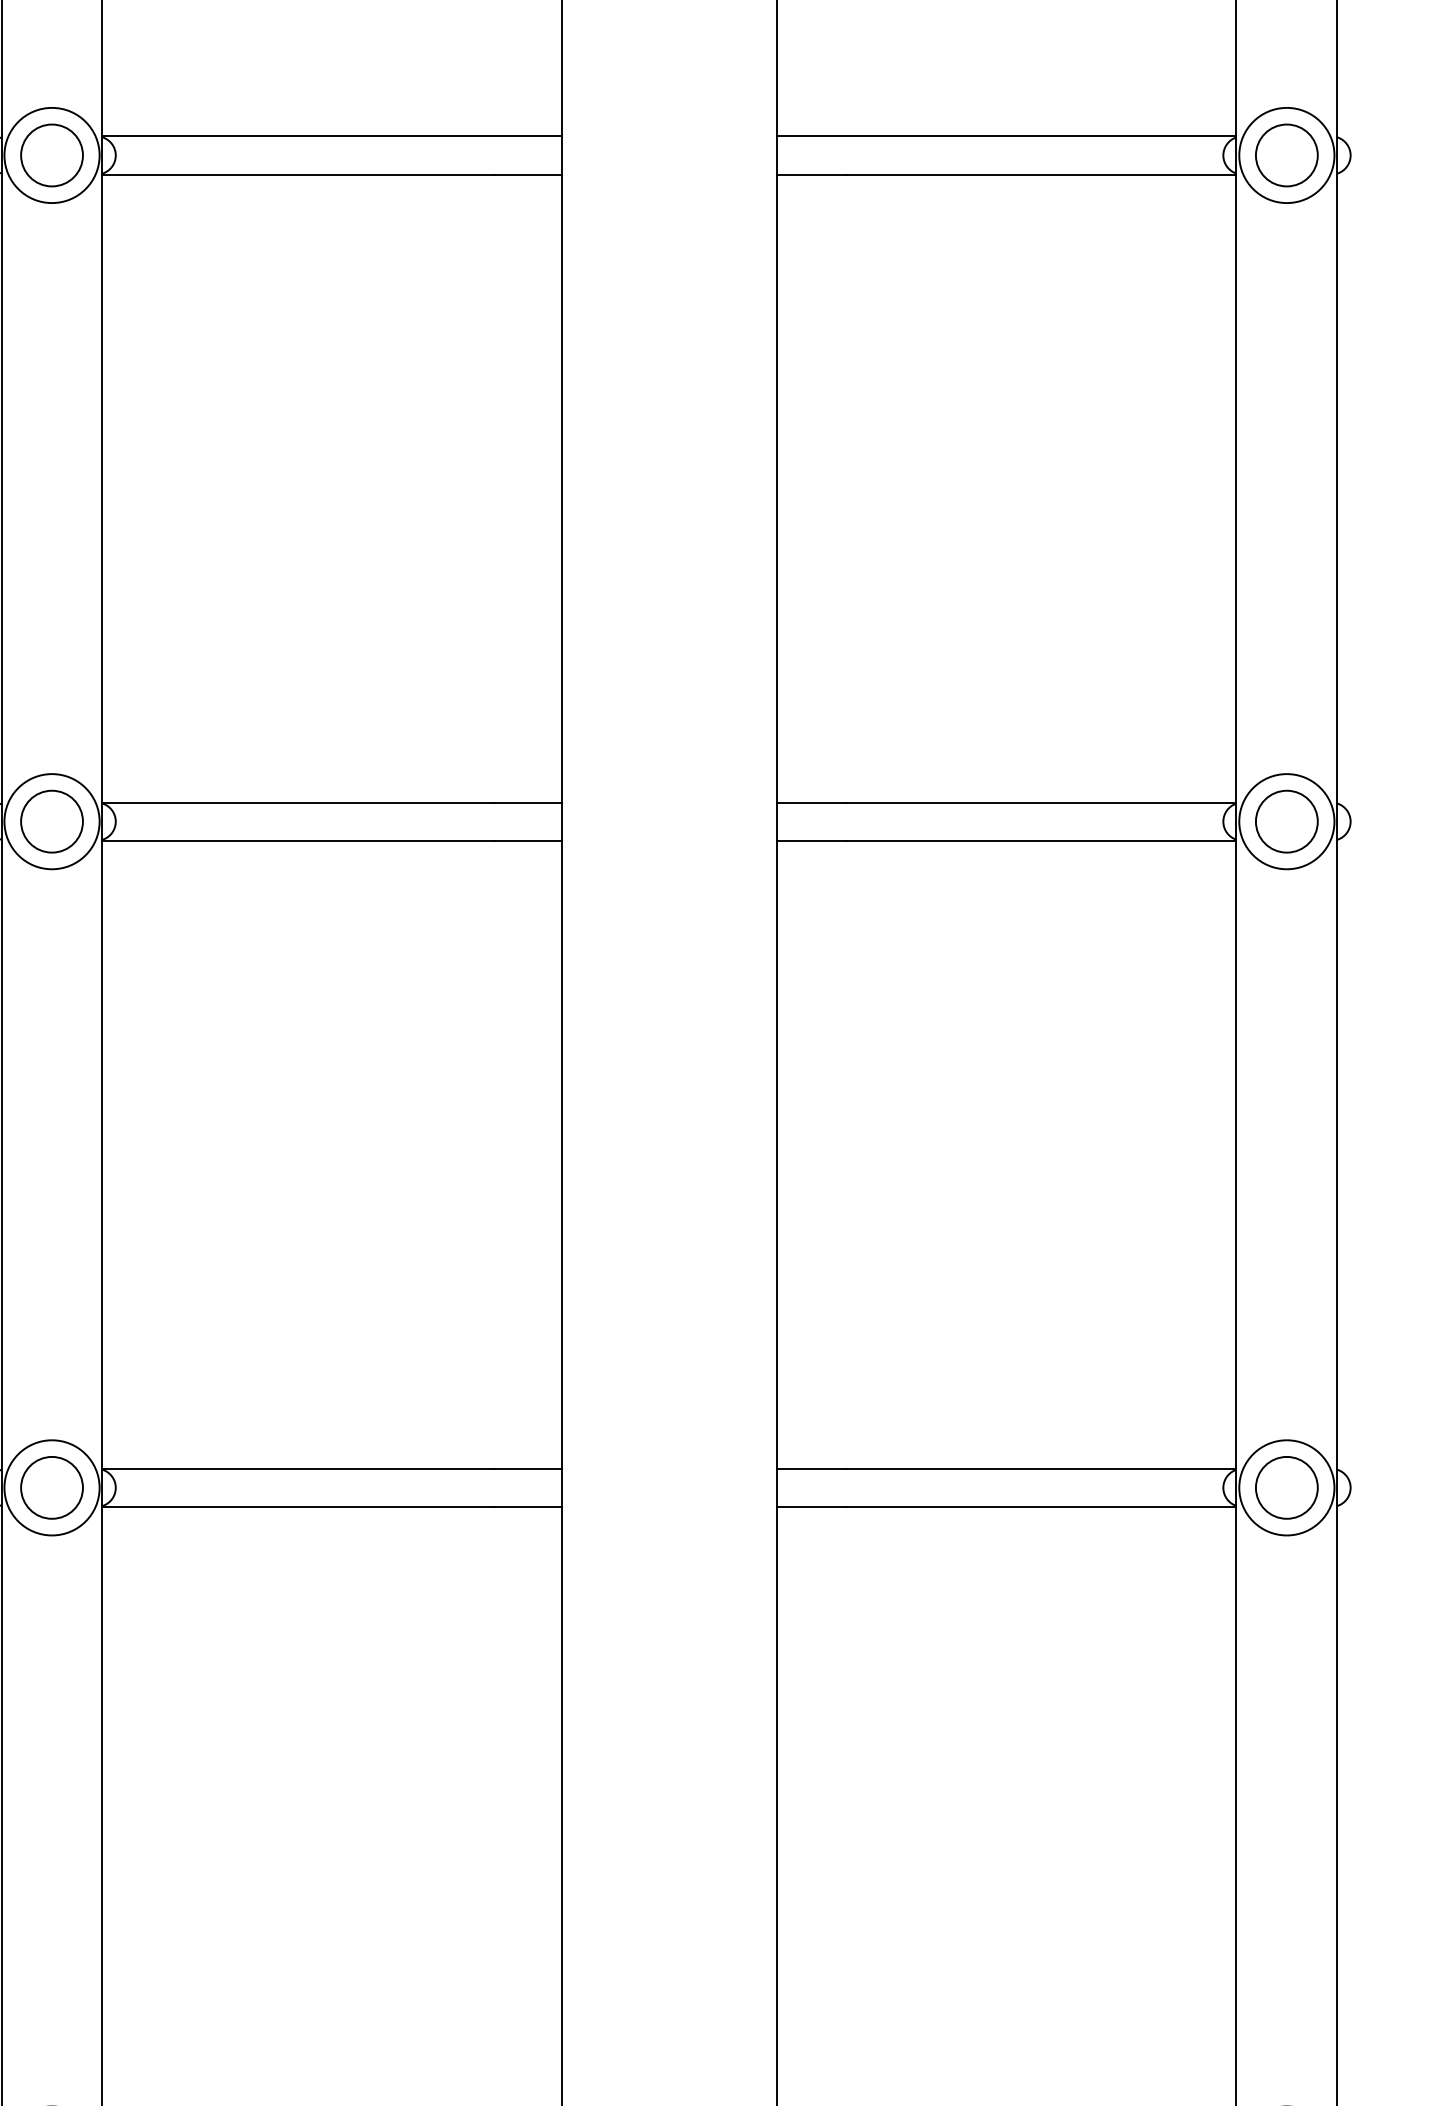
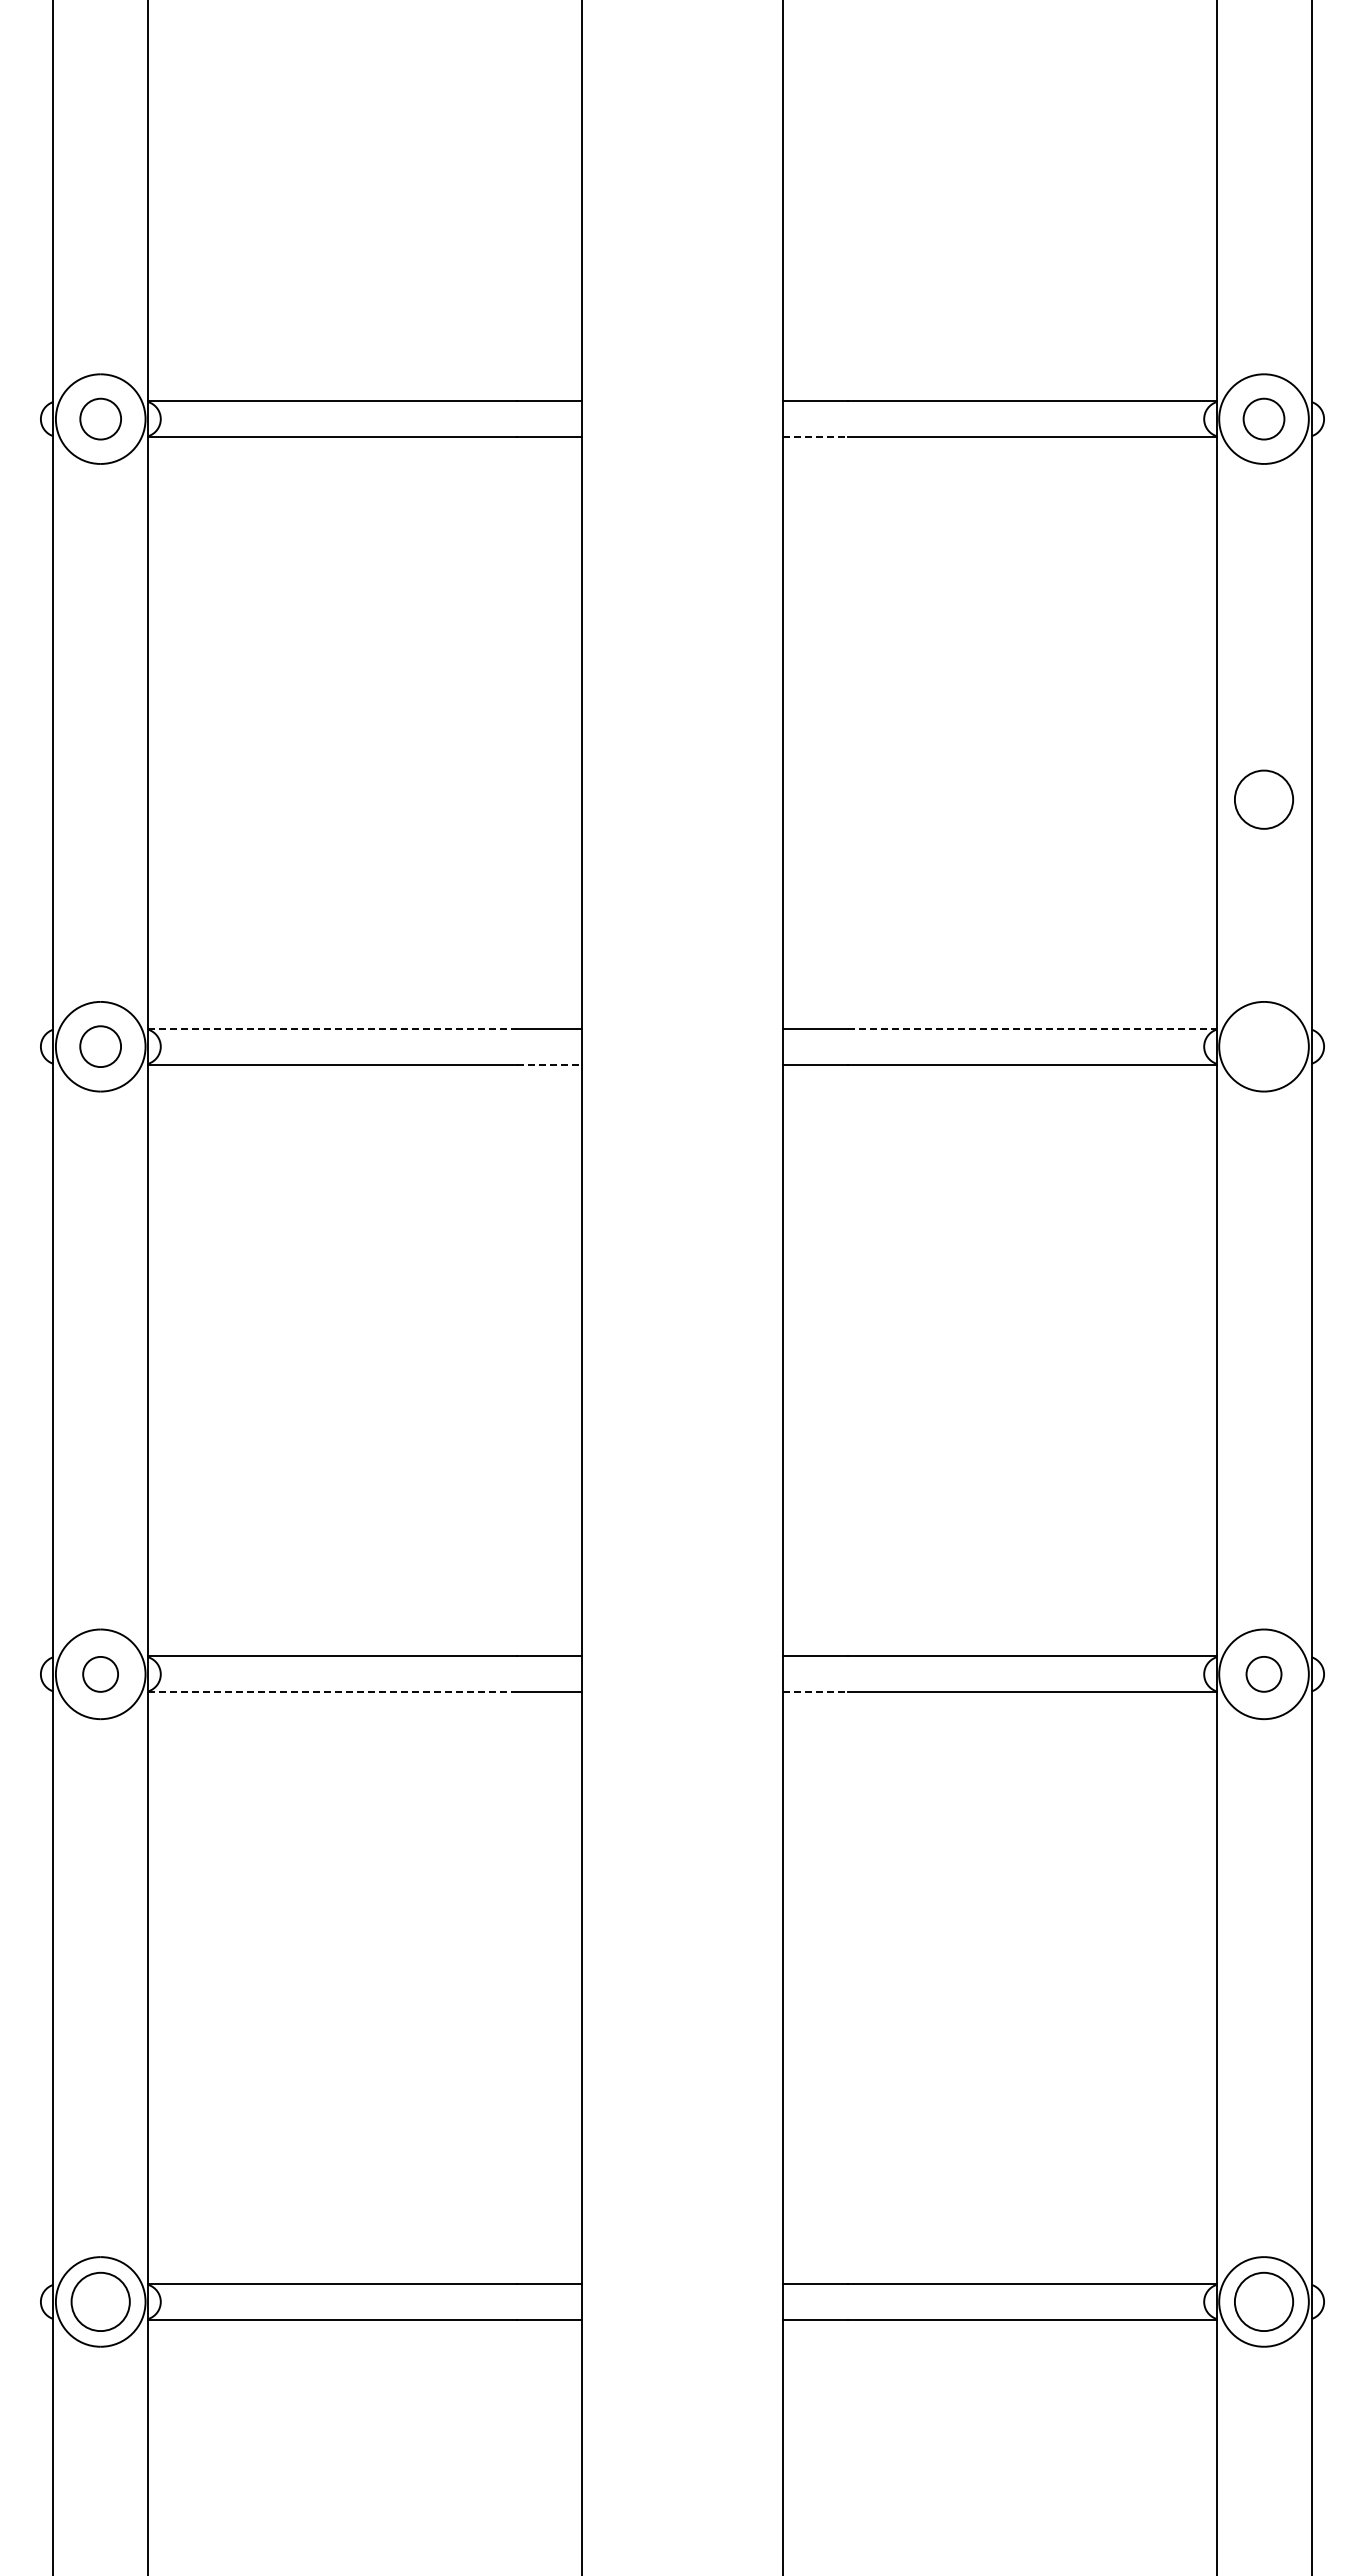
circle: (51, 155) -> (100, 419), size x0.7
circle: (1286, 155) -> (1263, 419), size x0.7
line: (810, 174) -> (815, 437), solid -> dashed
line: (299, 802) -> (333, 1028), solid -> dashed
line: (1041, 802) -> (1032, 1028), solid -> dashed
circle: (51, 821) -> (100, 1046), size x0.7
circle: (1287, 821) -> (1264, 799), moved
line: (528, 840) -> (549, 1064), solid -> dashed
circle: (51, 1488) -> (100, 1674), size x0.6
circle: (1286, 1488) -> (1263, 1674), size x0.6
line: (299, 1507) -> (333, 1692), solid -> dashed
line: (810, 1507) -> (815, 1692), solid -> dashed

